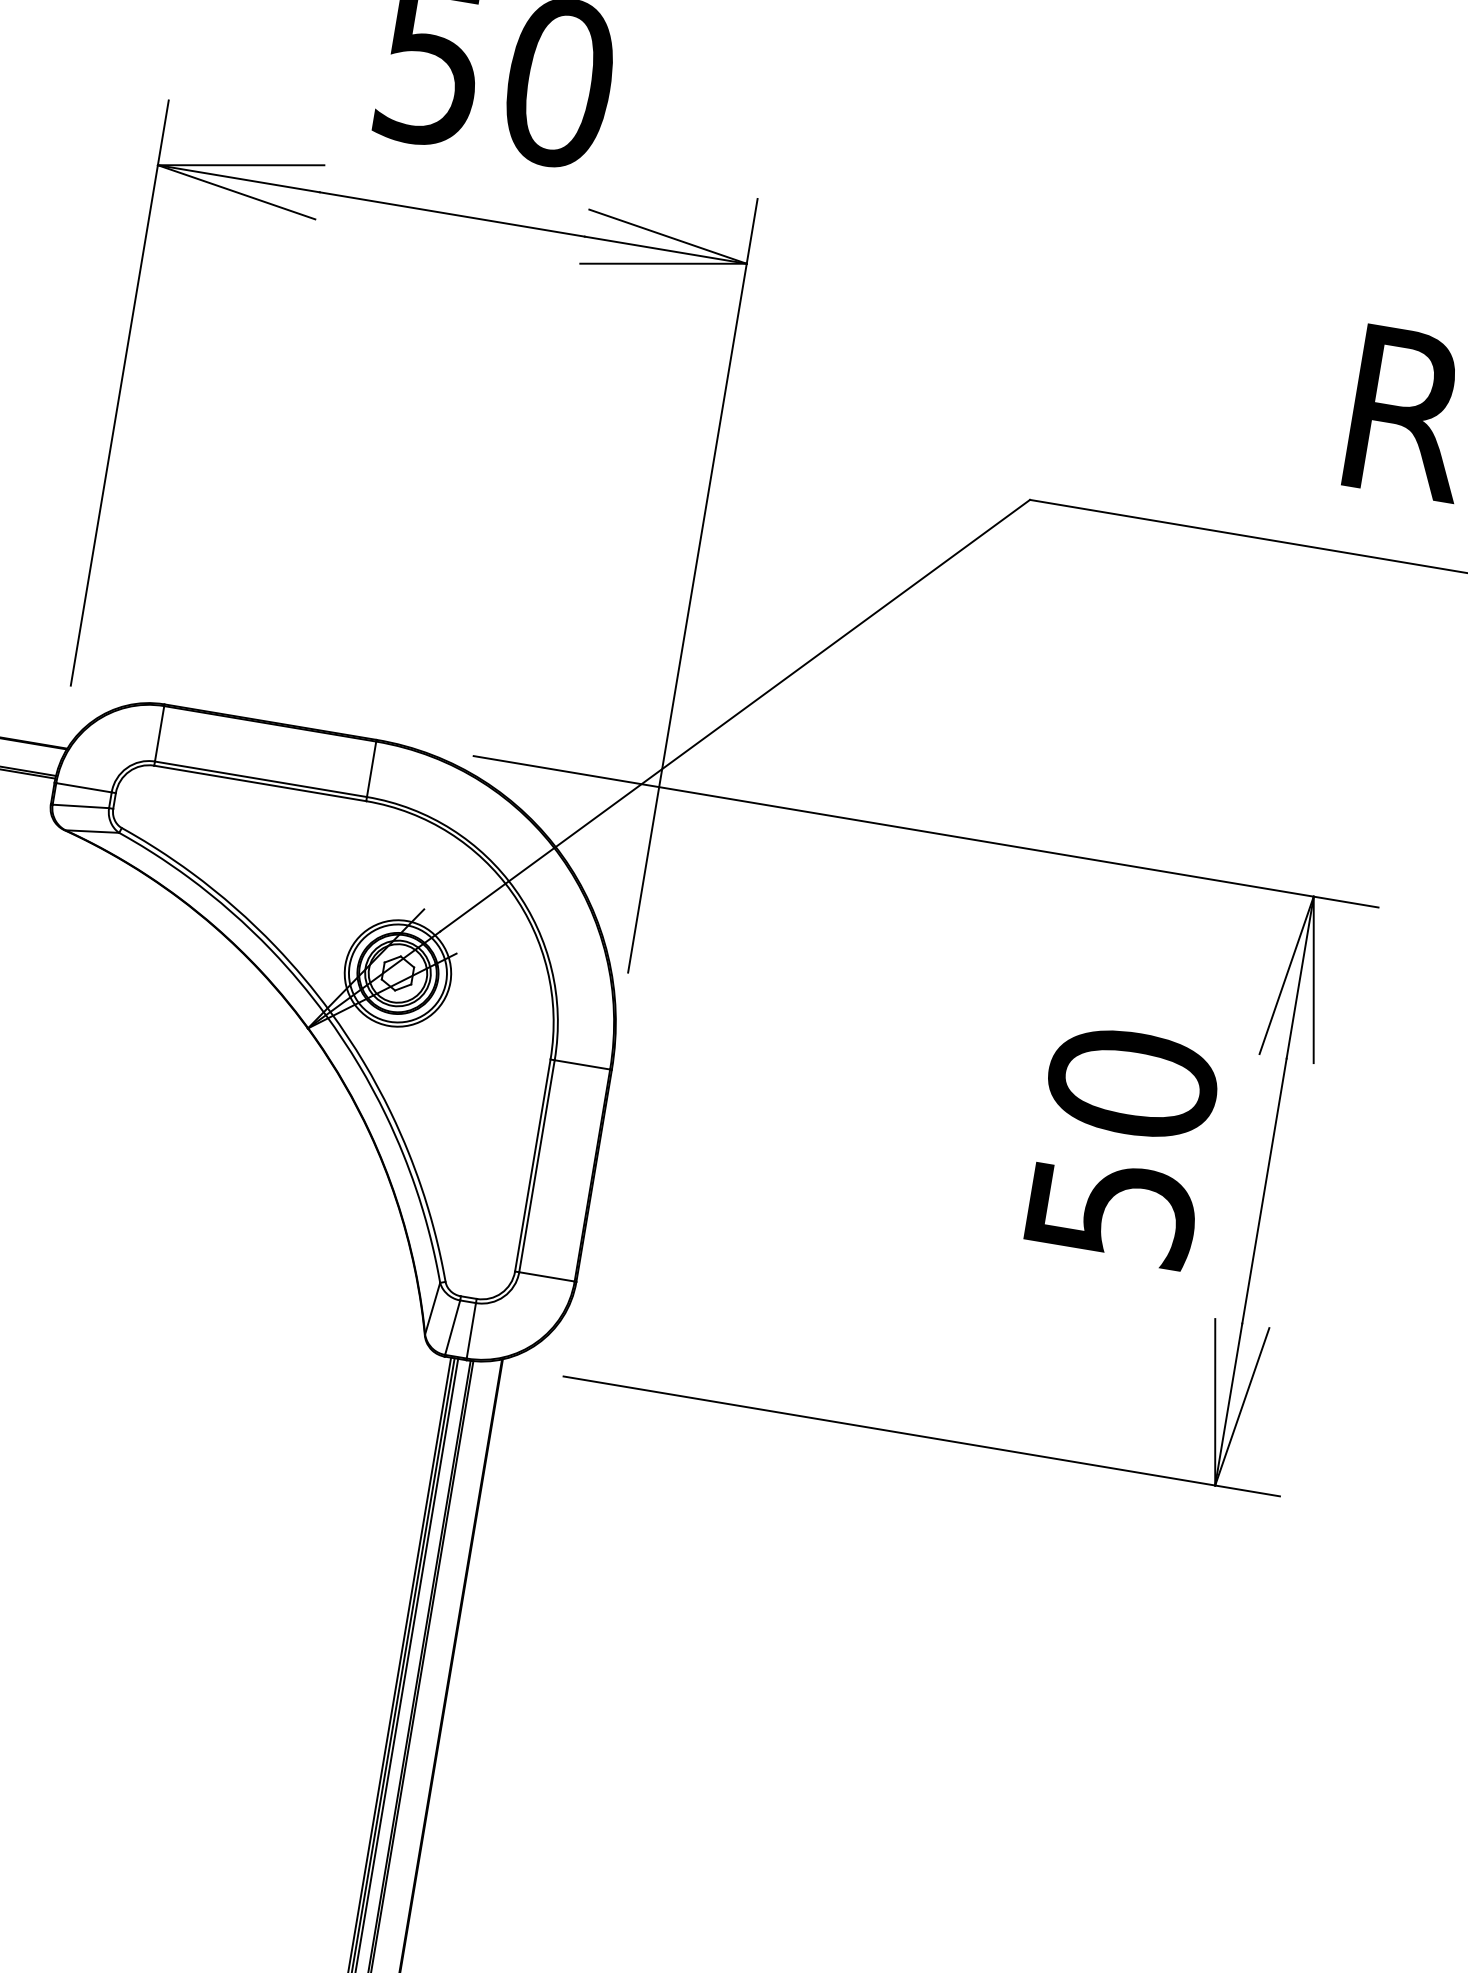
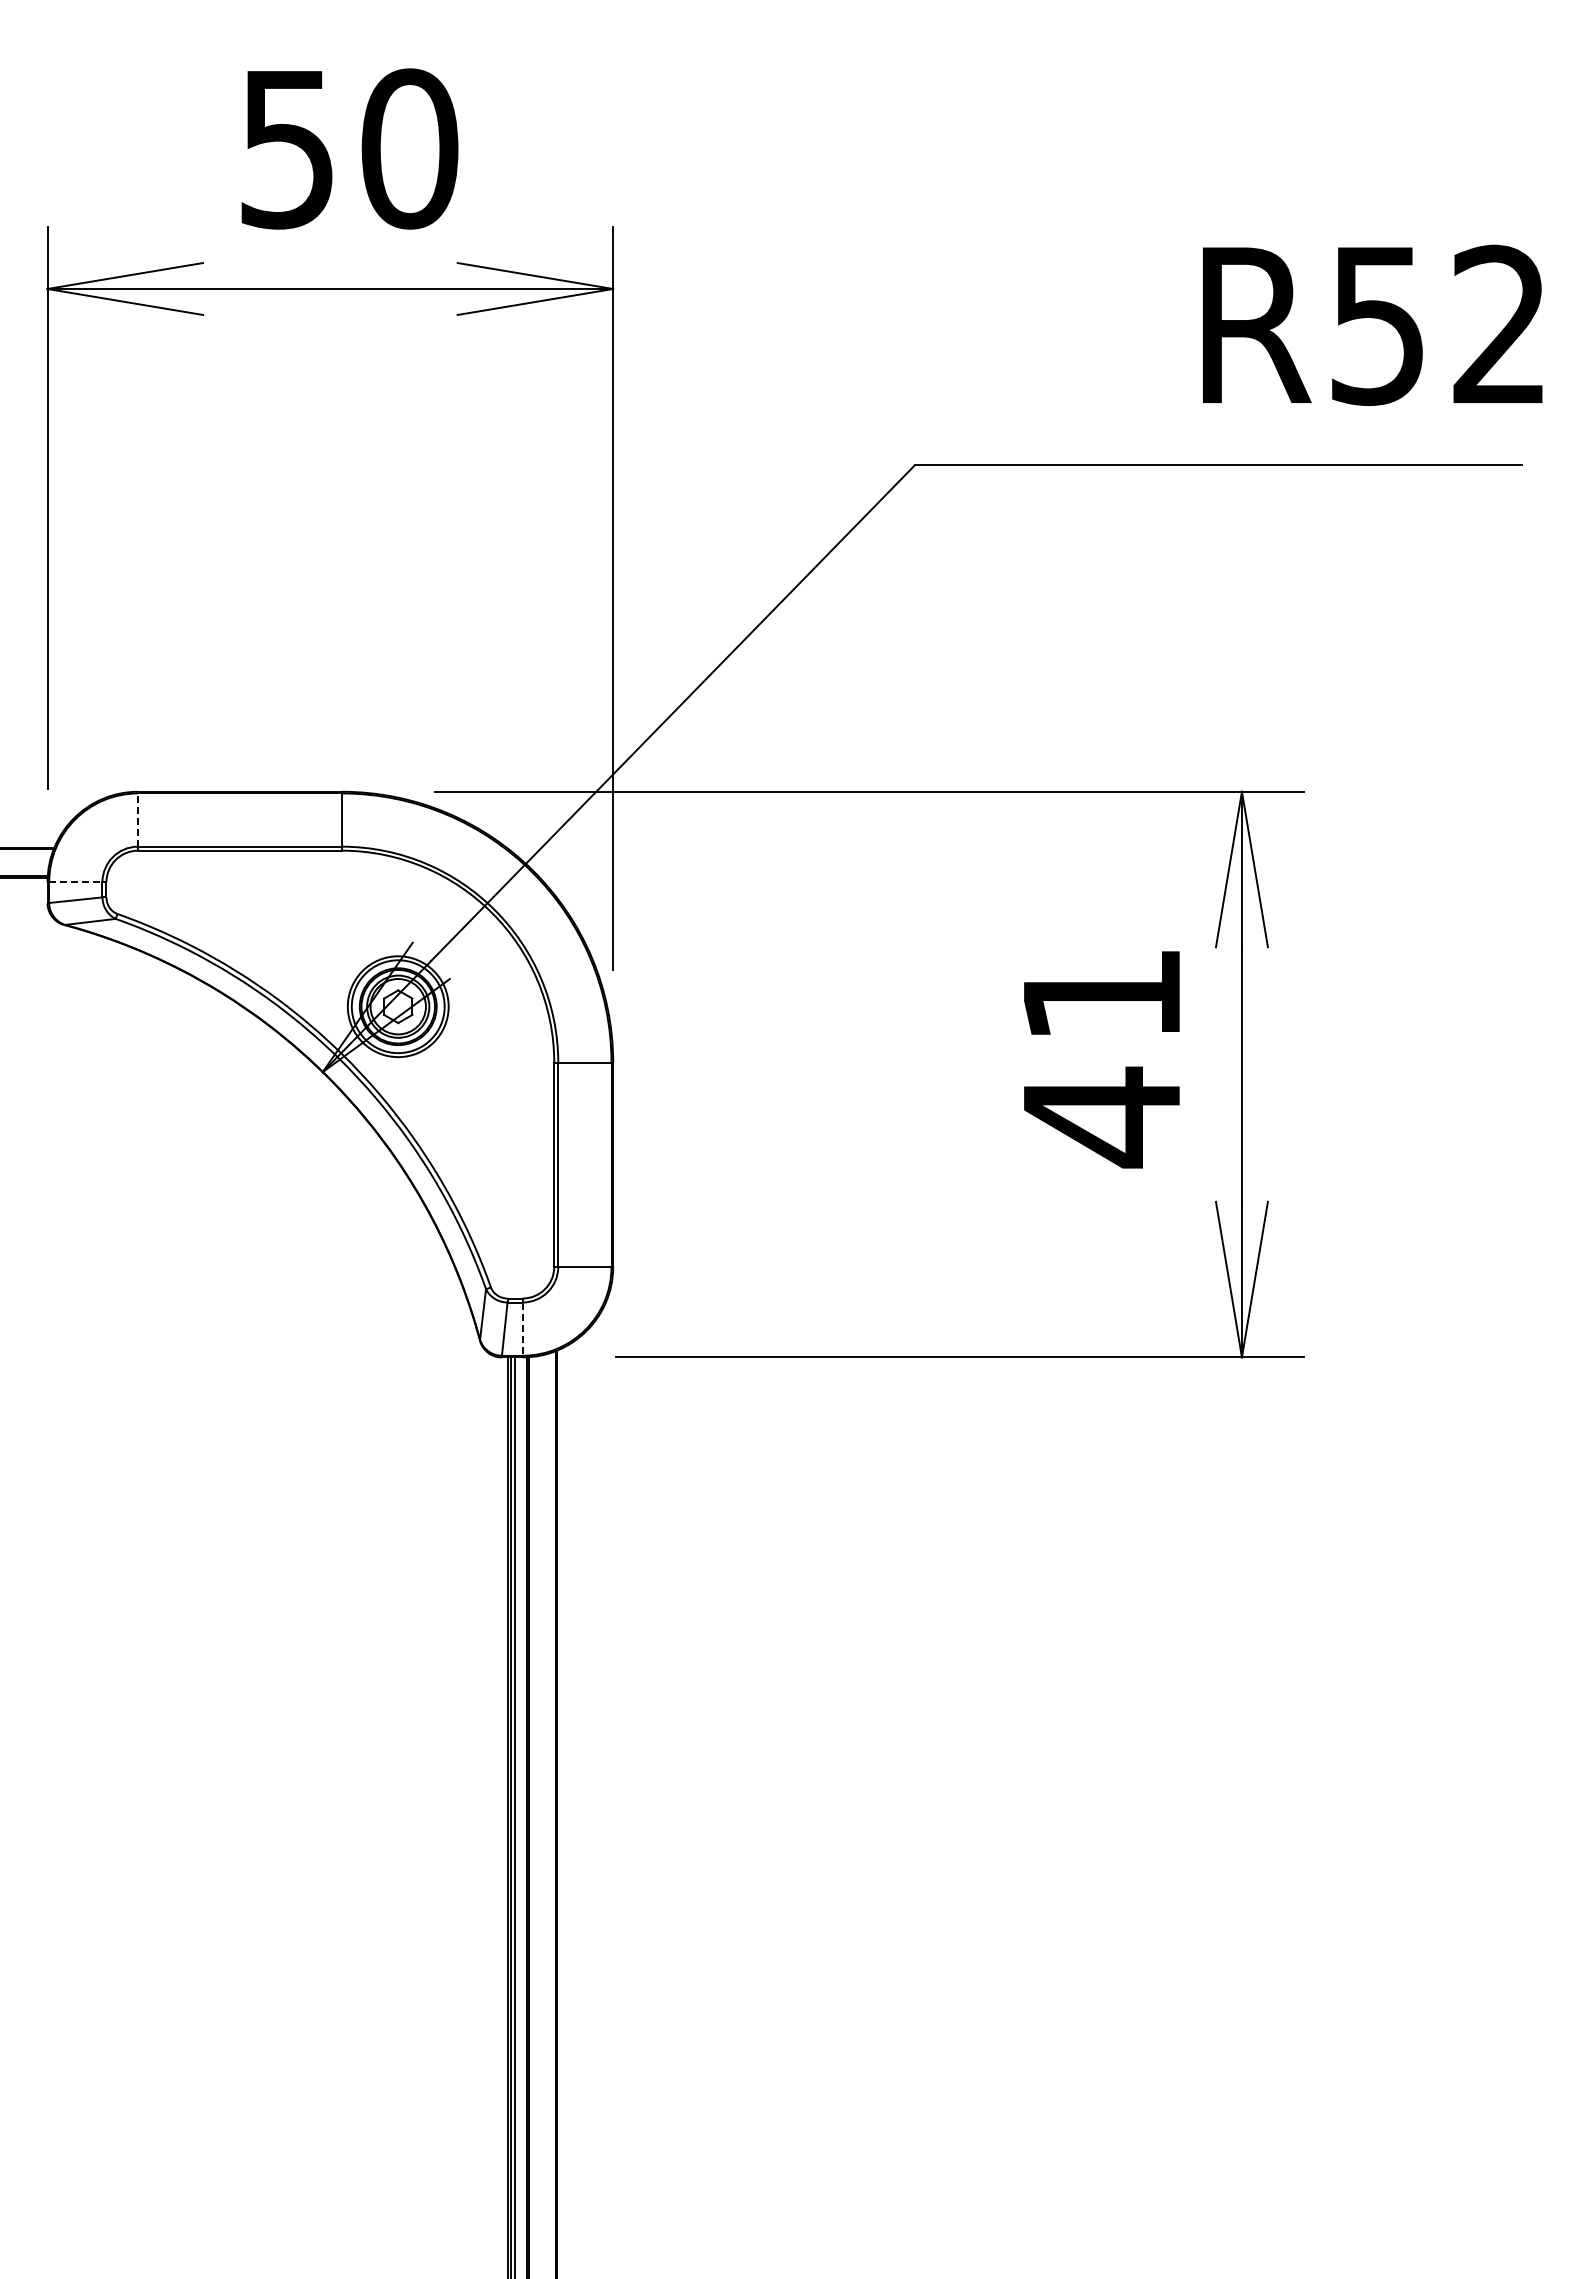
line: (160, 734) -> (138, 820), solid -> dashed
line: (83, 787) -> (75, 882), solid -> dashed
text: (1121, 1148) -> (1101, 1057), 50 -> 41
line: (471, 1331) -> (522, 1329), solid -> dashed

